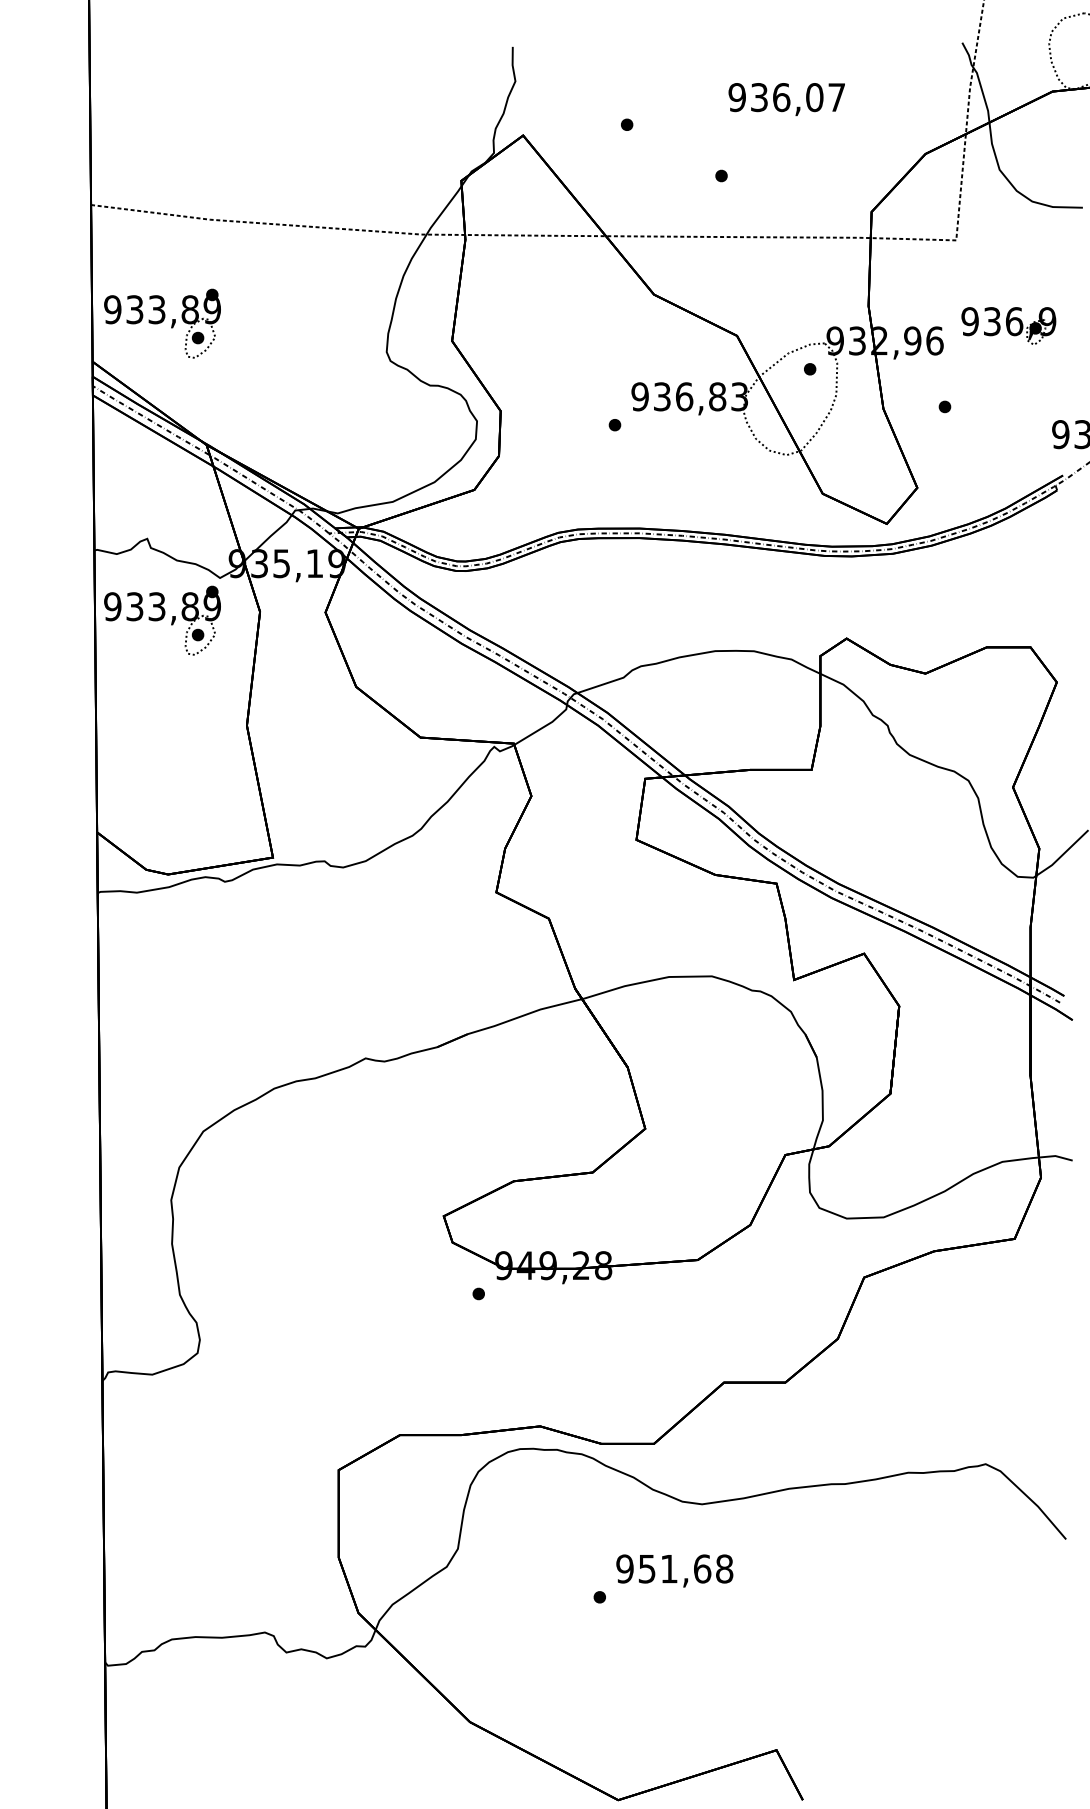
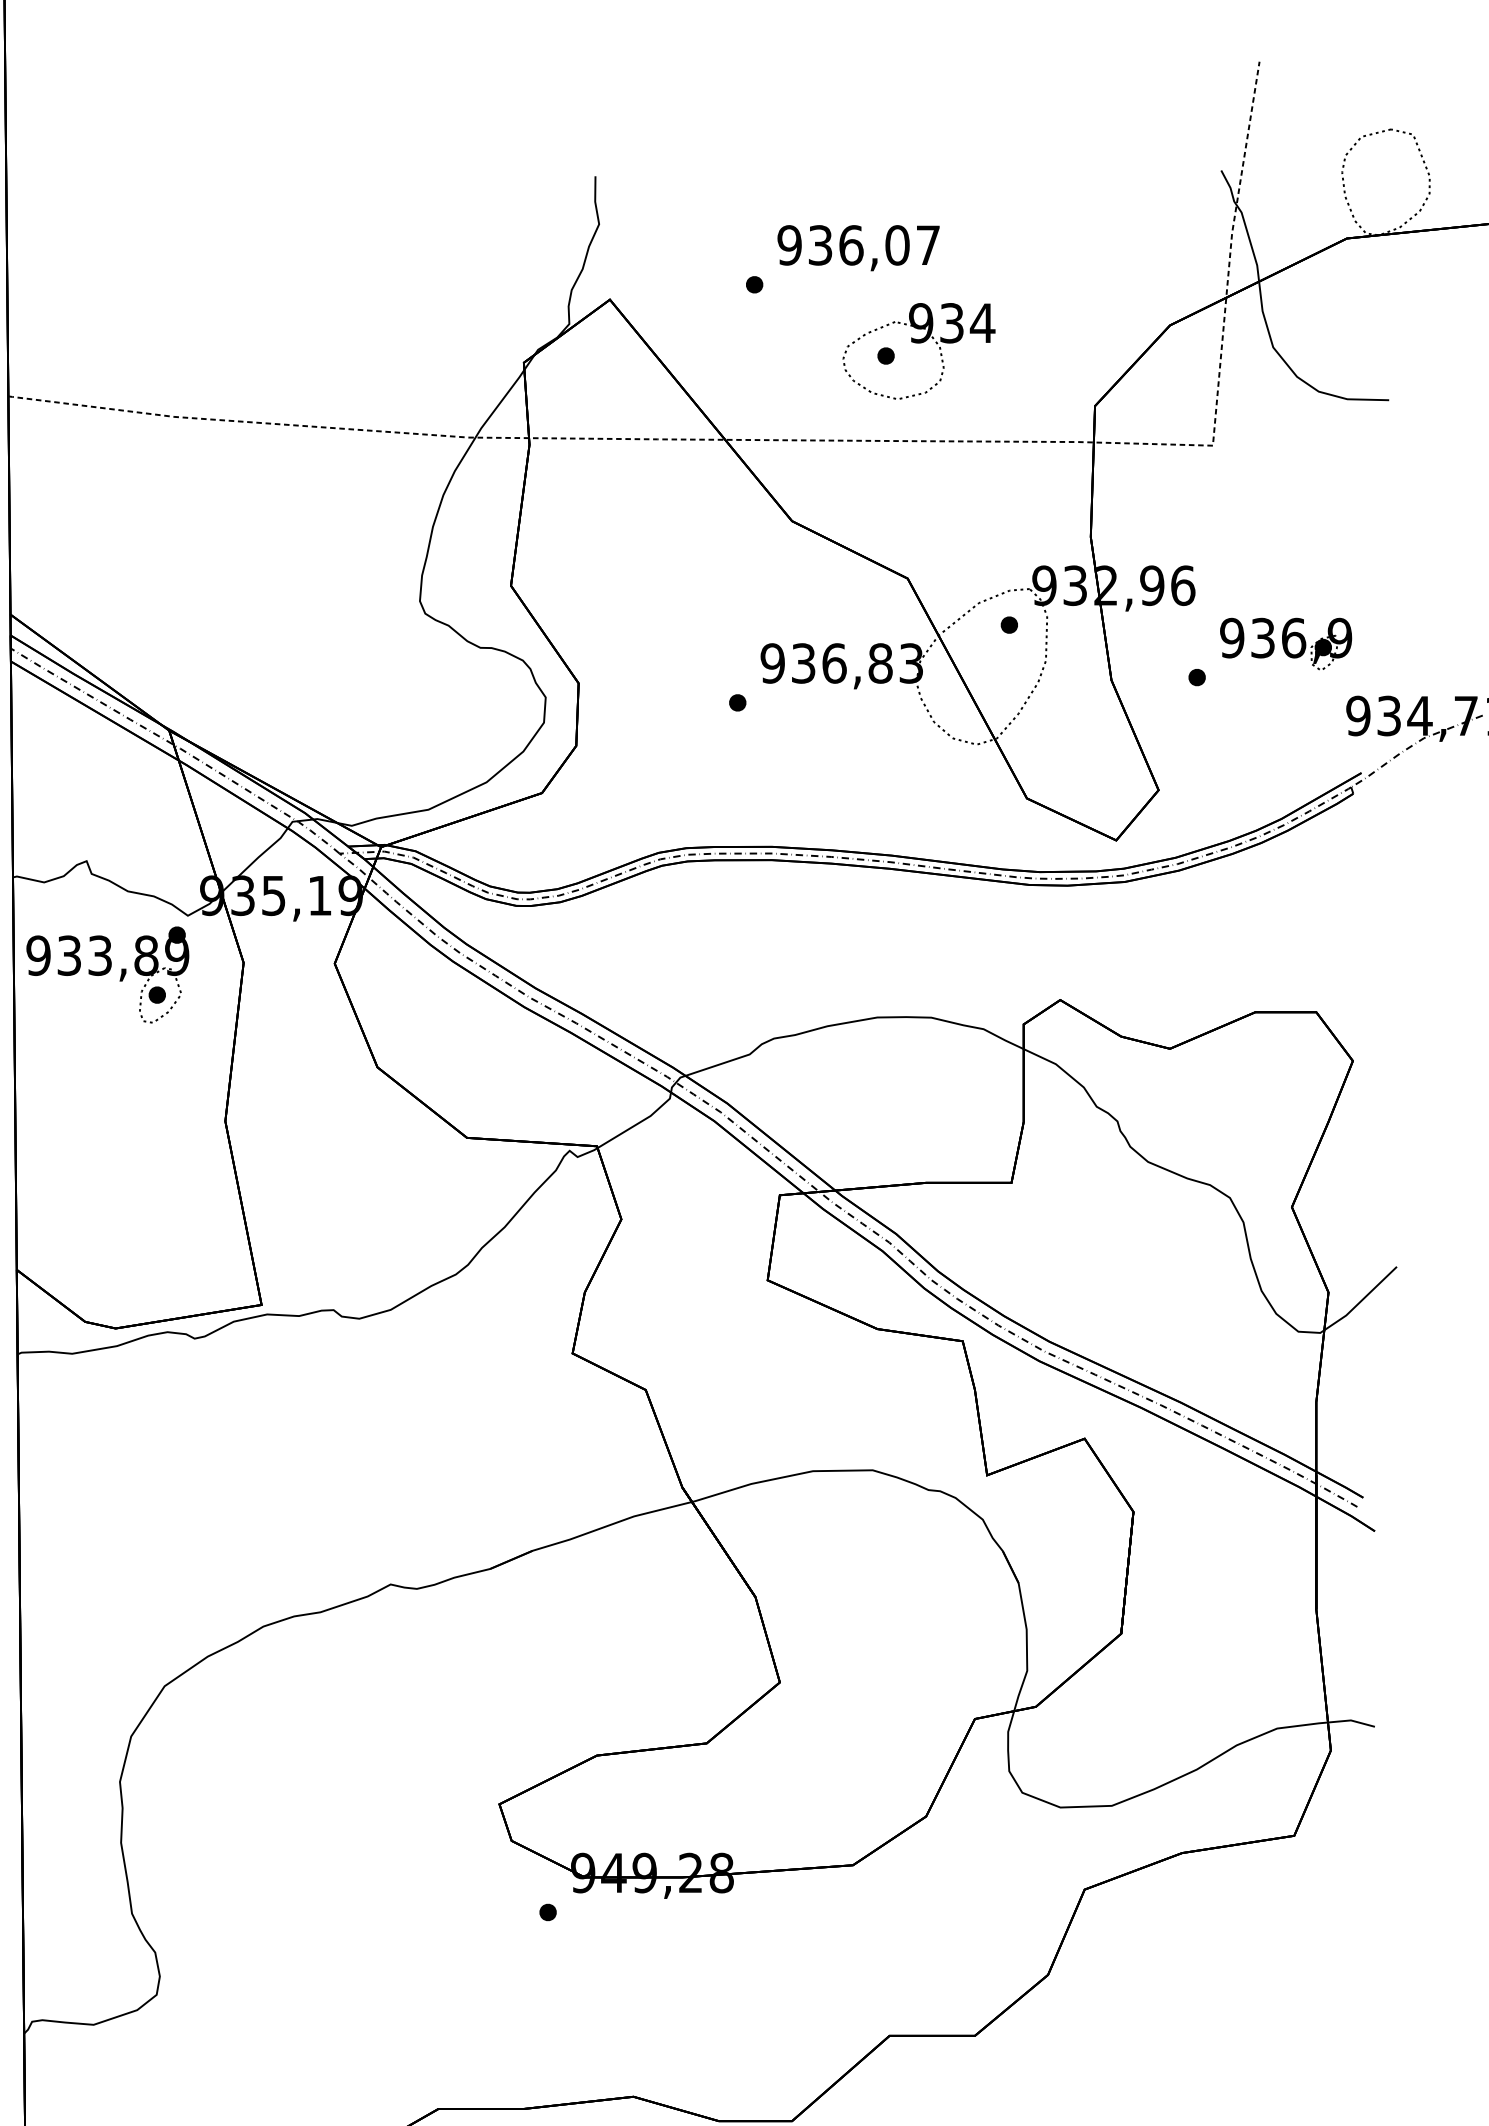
text: (786, 99) -> (858, 248), moved
part: (745, 172) -> (919, 351), added
part: (162, 323) -> (107, 561), removed
part: (1008, 325) -> (1285, 643), moved

